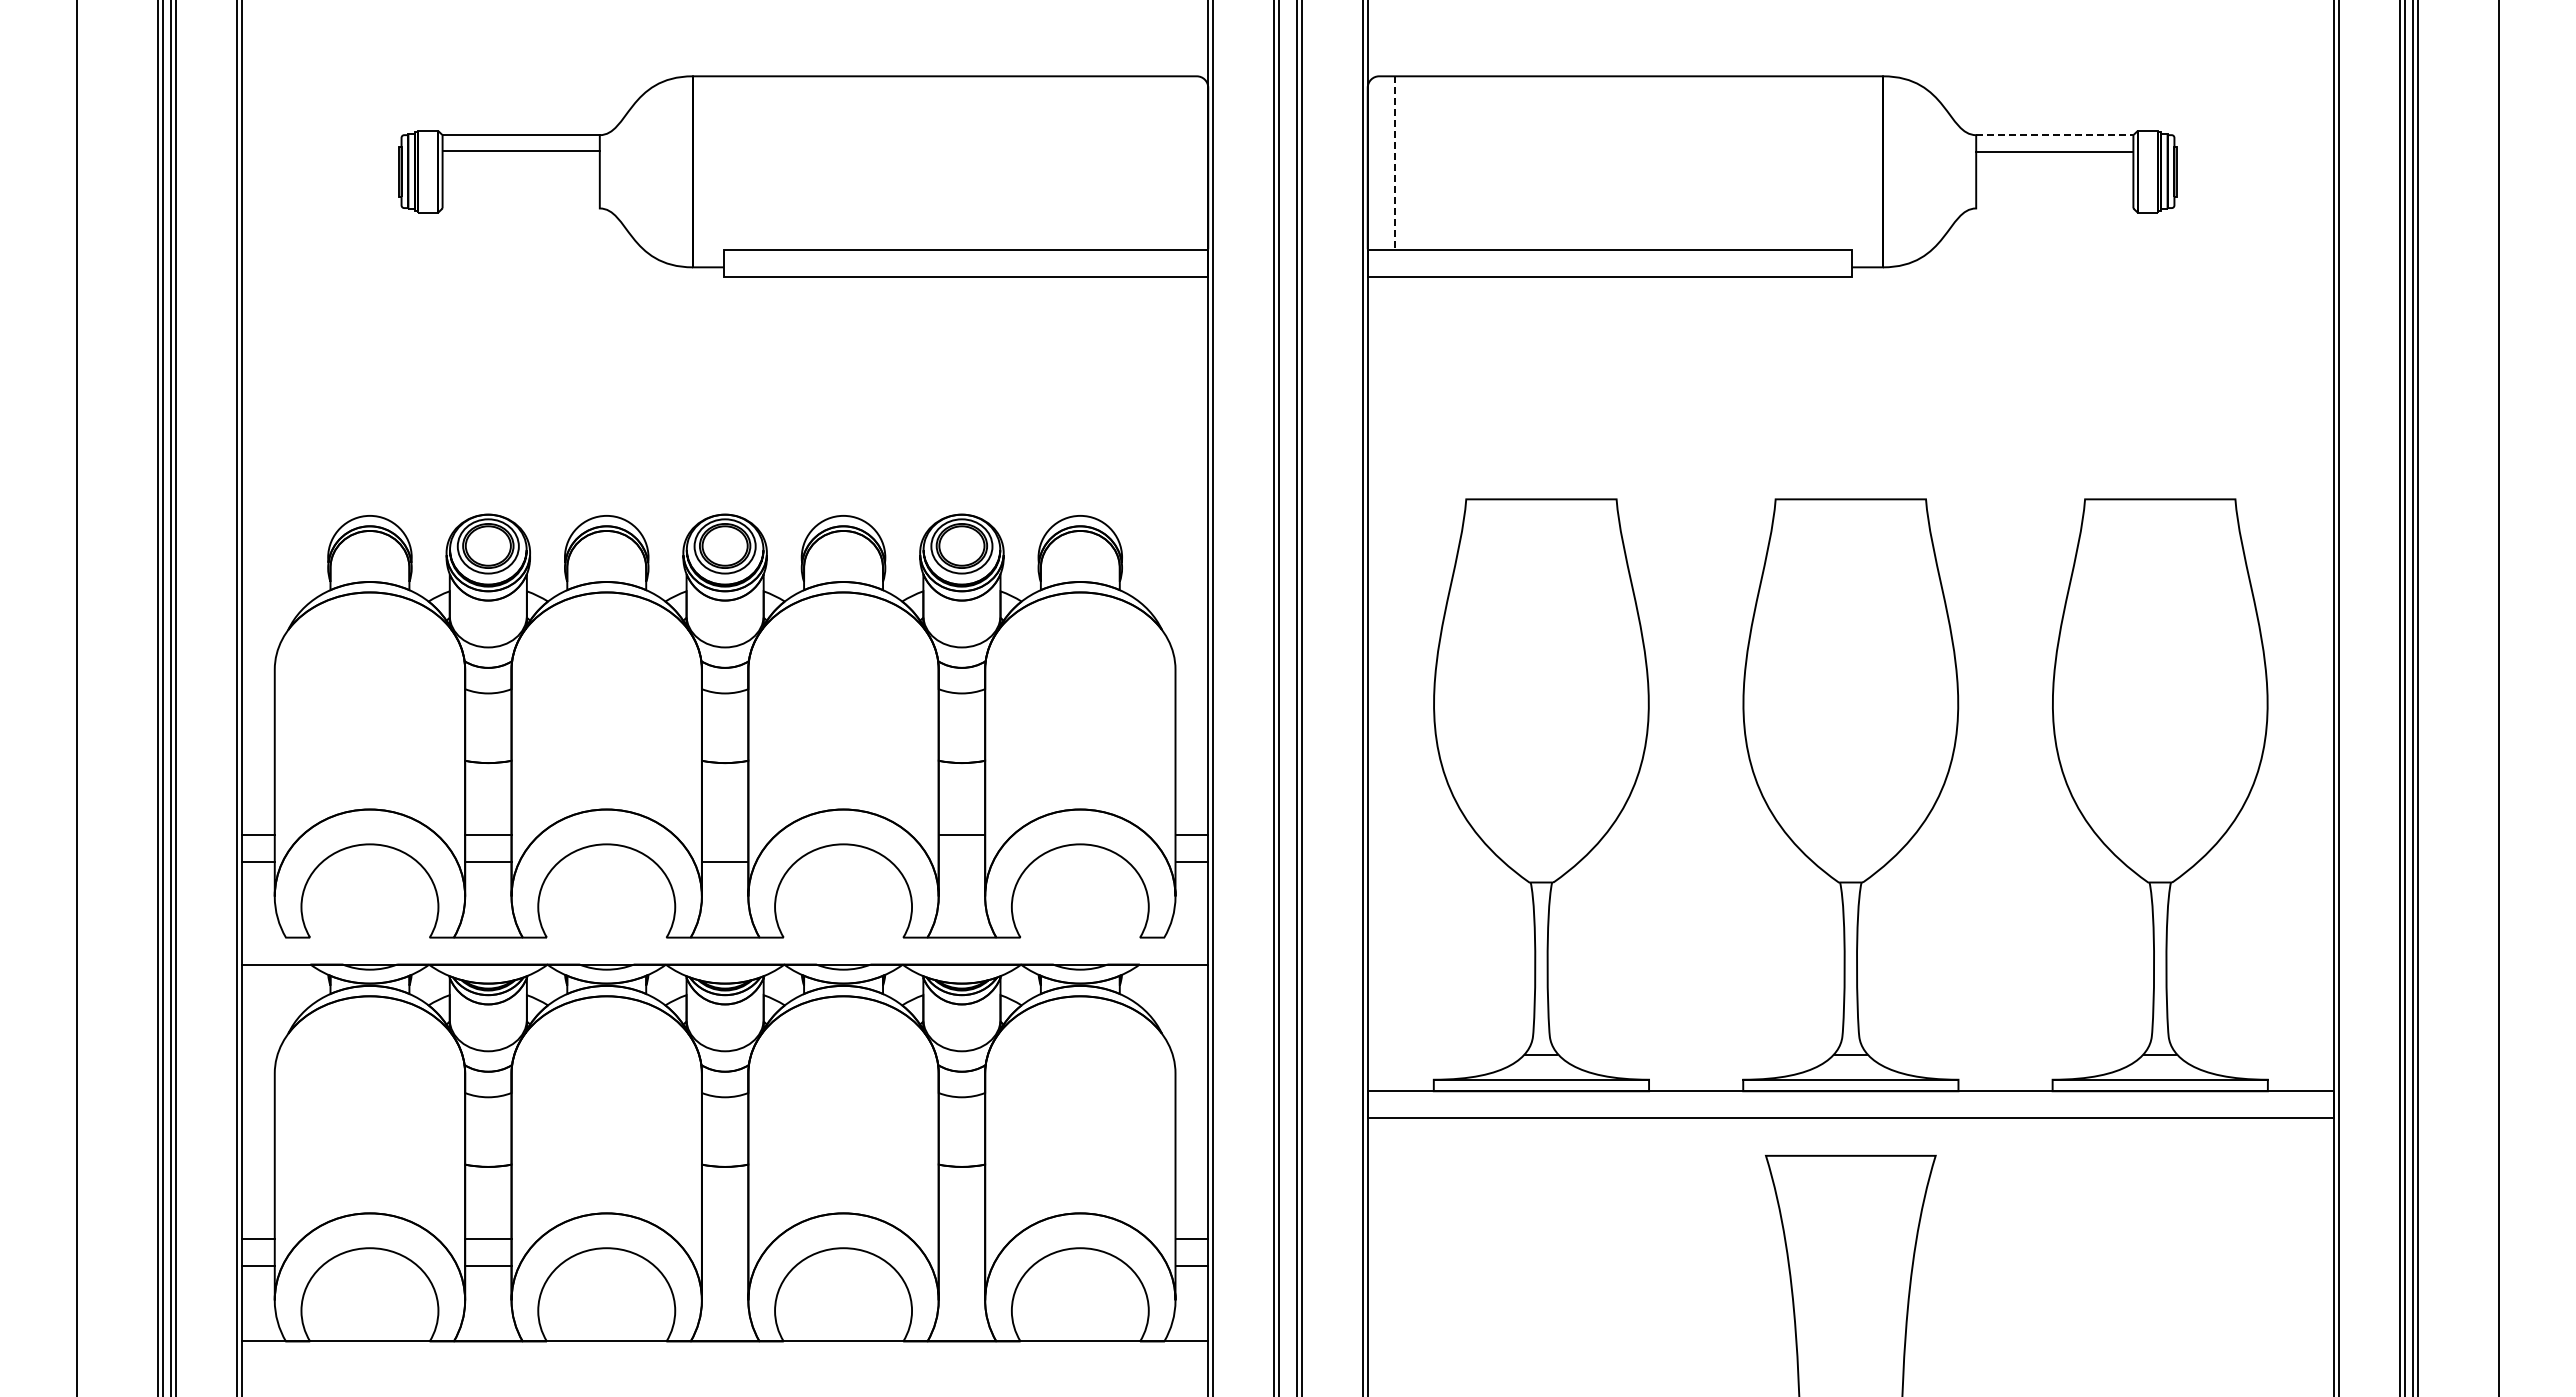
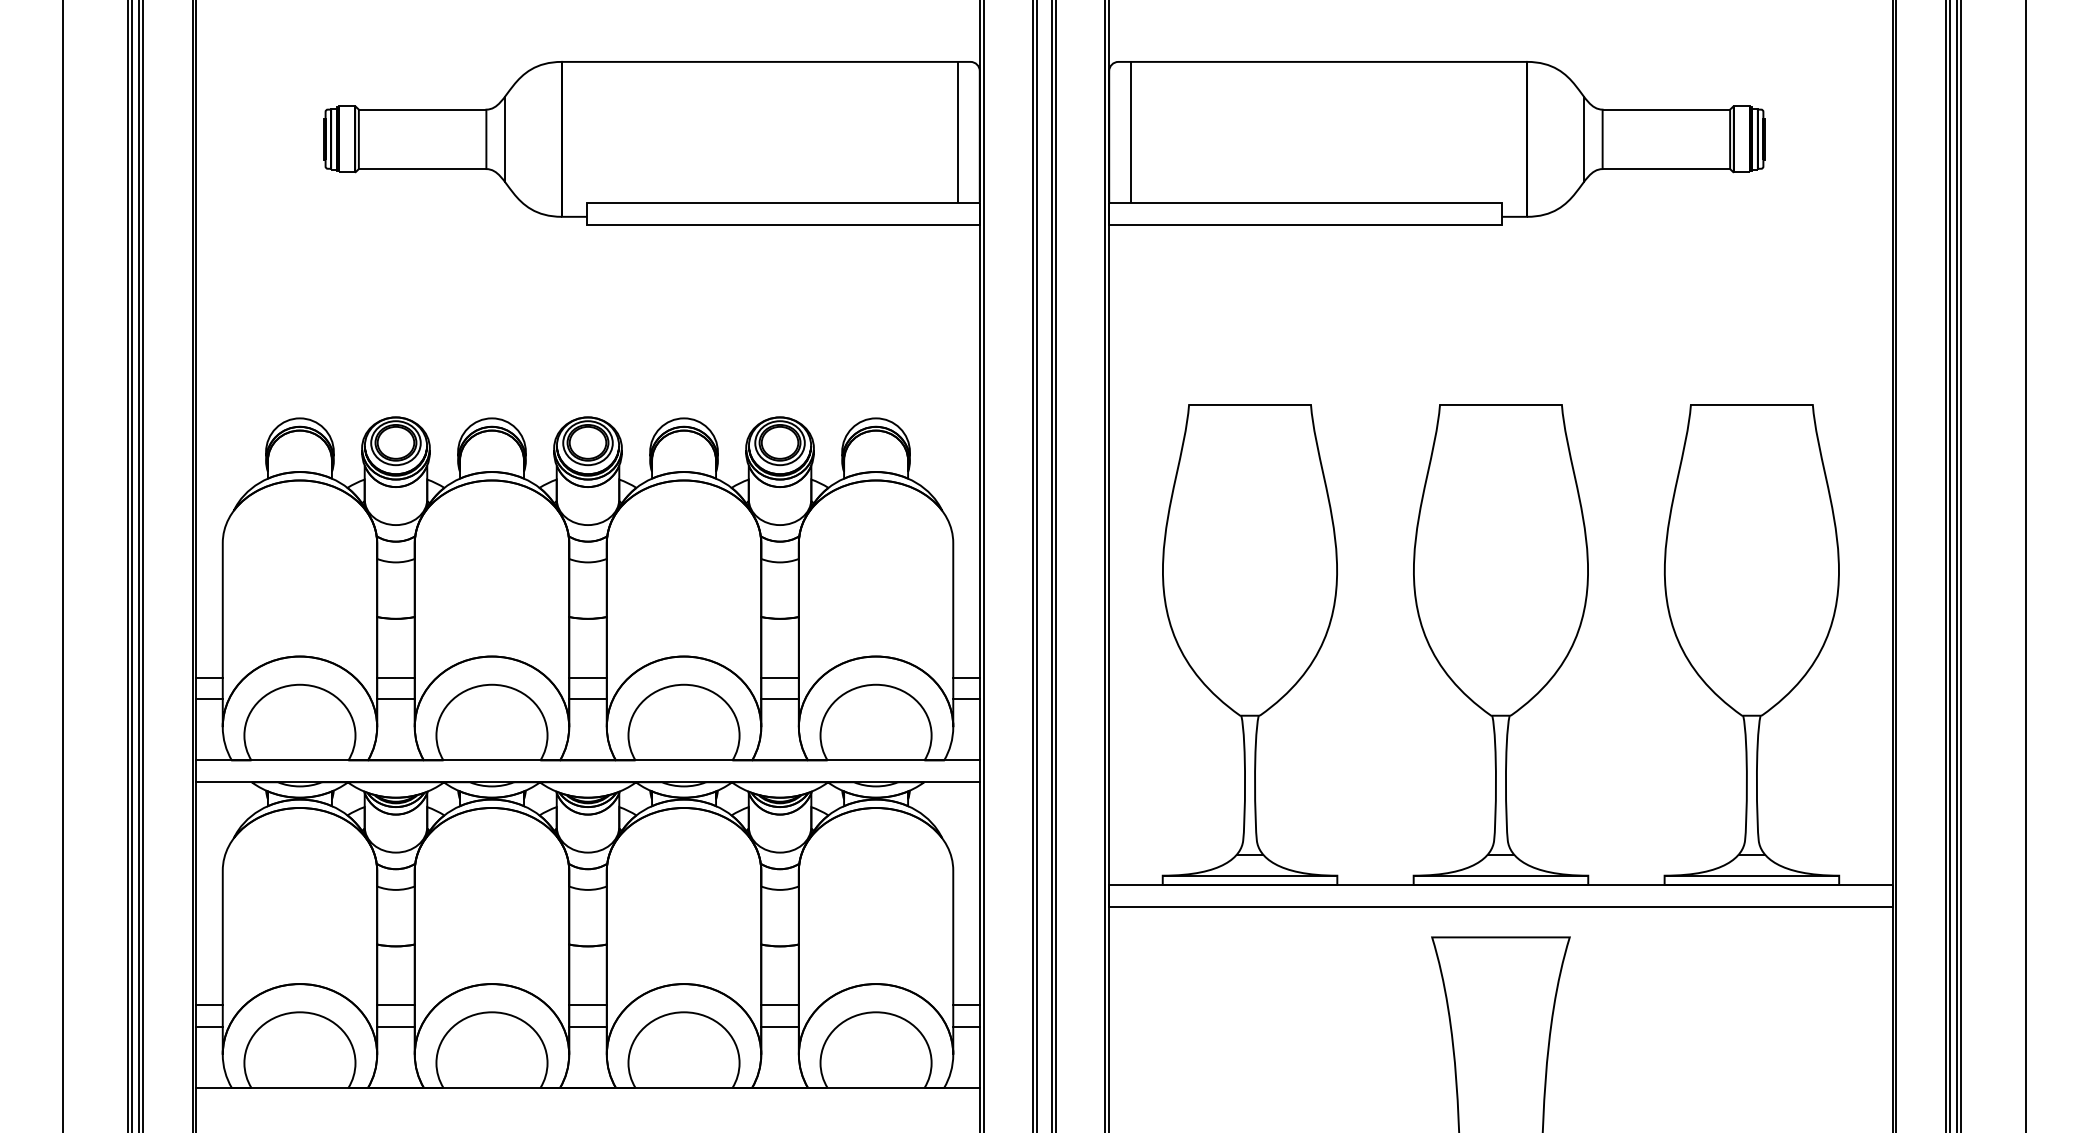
line: (2054, 135) -> (1666, 109), dashed -> solid
line: (520, 151) -> (422, 169), moved
line: (2054, 152) -> (1666, 169), moved
line: (1180, 162) -> (957, 131), added
line: (1395, 163) -> (1131, 132), dashed -> solid
line: (622, 171) -> (504, 139), added
line: (1953, 171) -> (1584, 139), added
line: (724, 835) -> (587, 677), added
line: (961, 862) -> (779, 699), added
line: (725, 937) -> (588, 760), added
line: (724, 1239) -> (587, 1005), added
line: (961, 1239) -> (779, 1005), added
line: (724, 1266) -> (587, 1027), added
line: (961, 1266) -> (779, 1027), added

